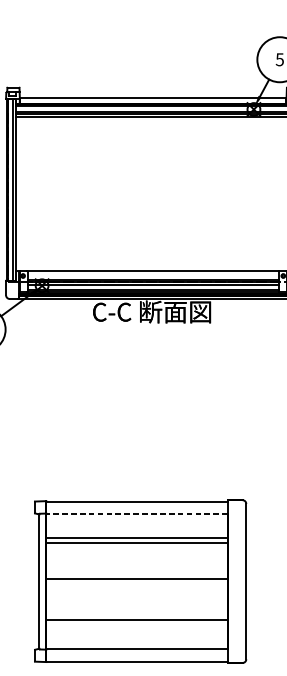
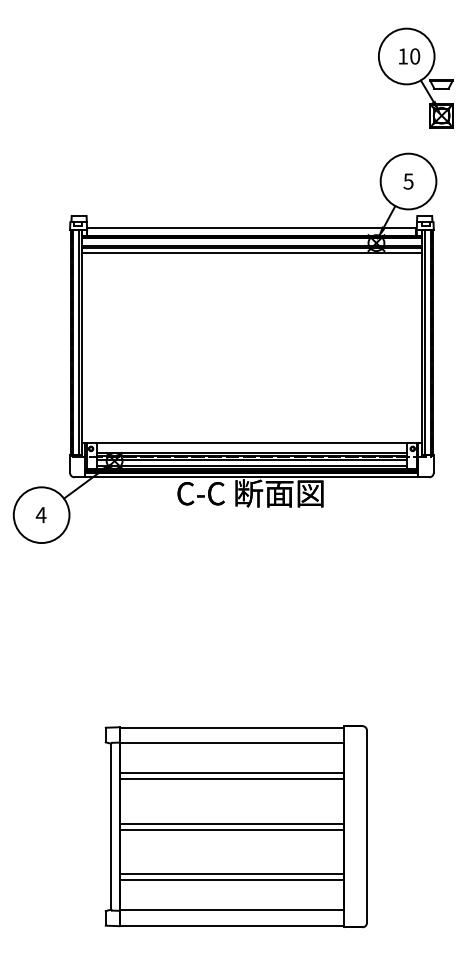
line: (136, 514) -> (231, 743), dashed -> solid
line: (136, 583) -> (231, 829), added
line: (136, 625) -> (231, 880), added

